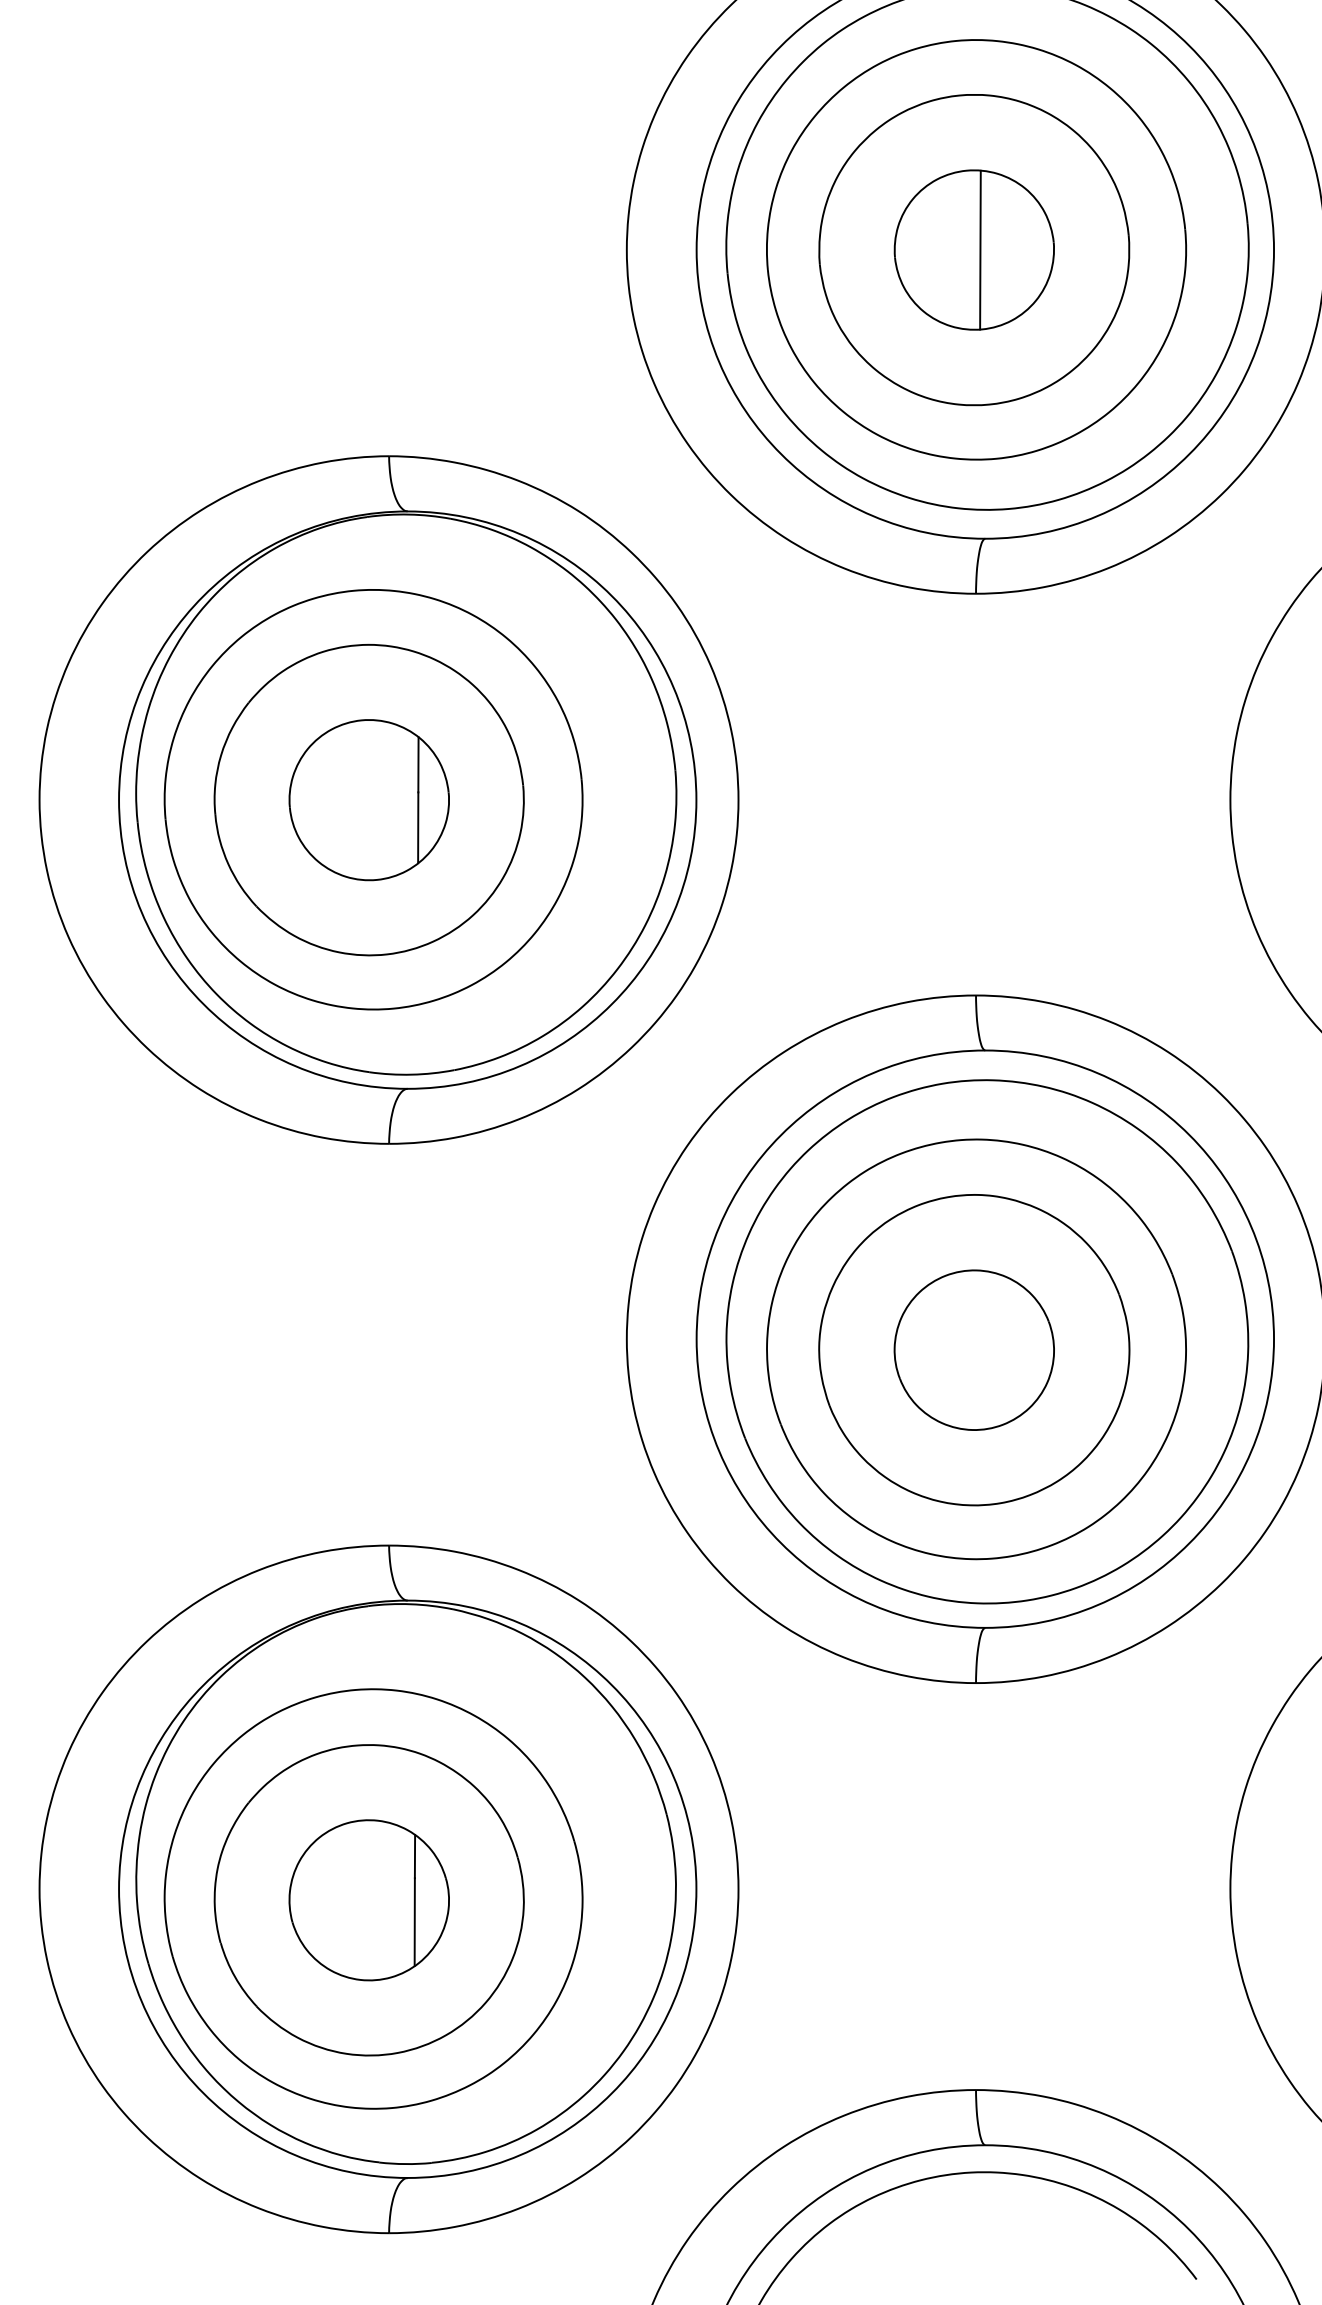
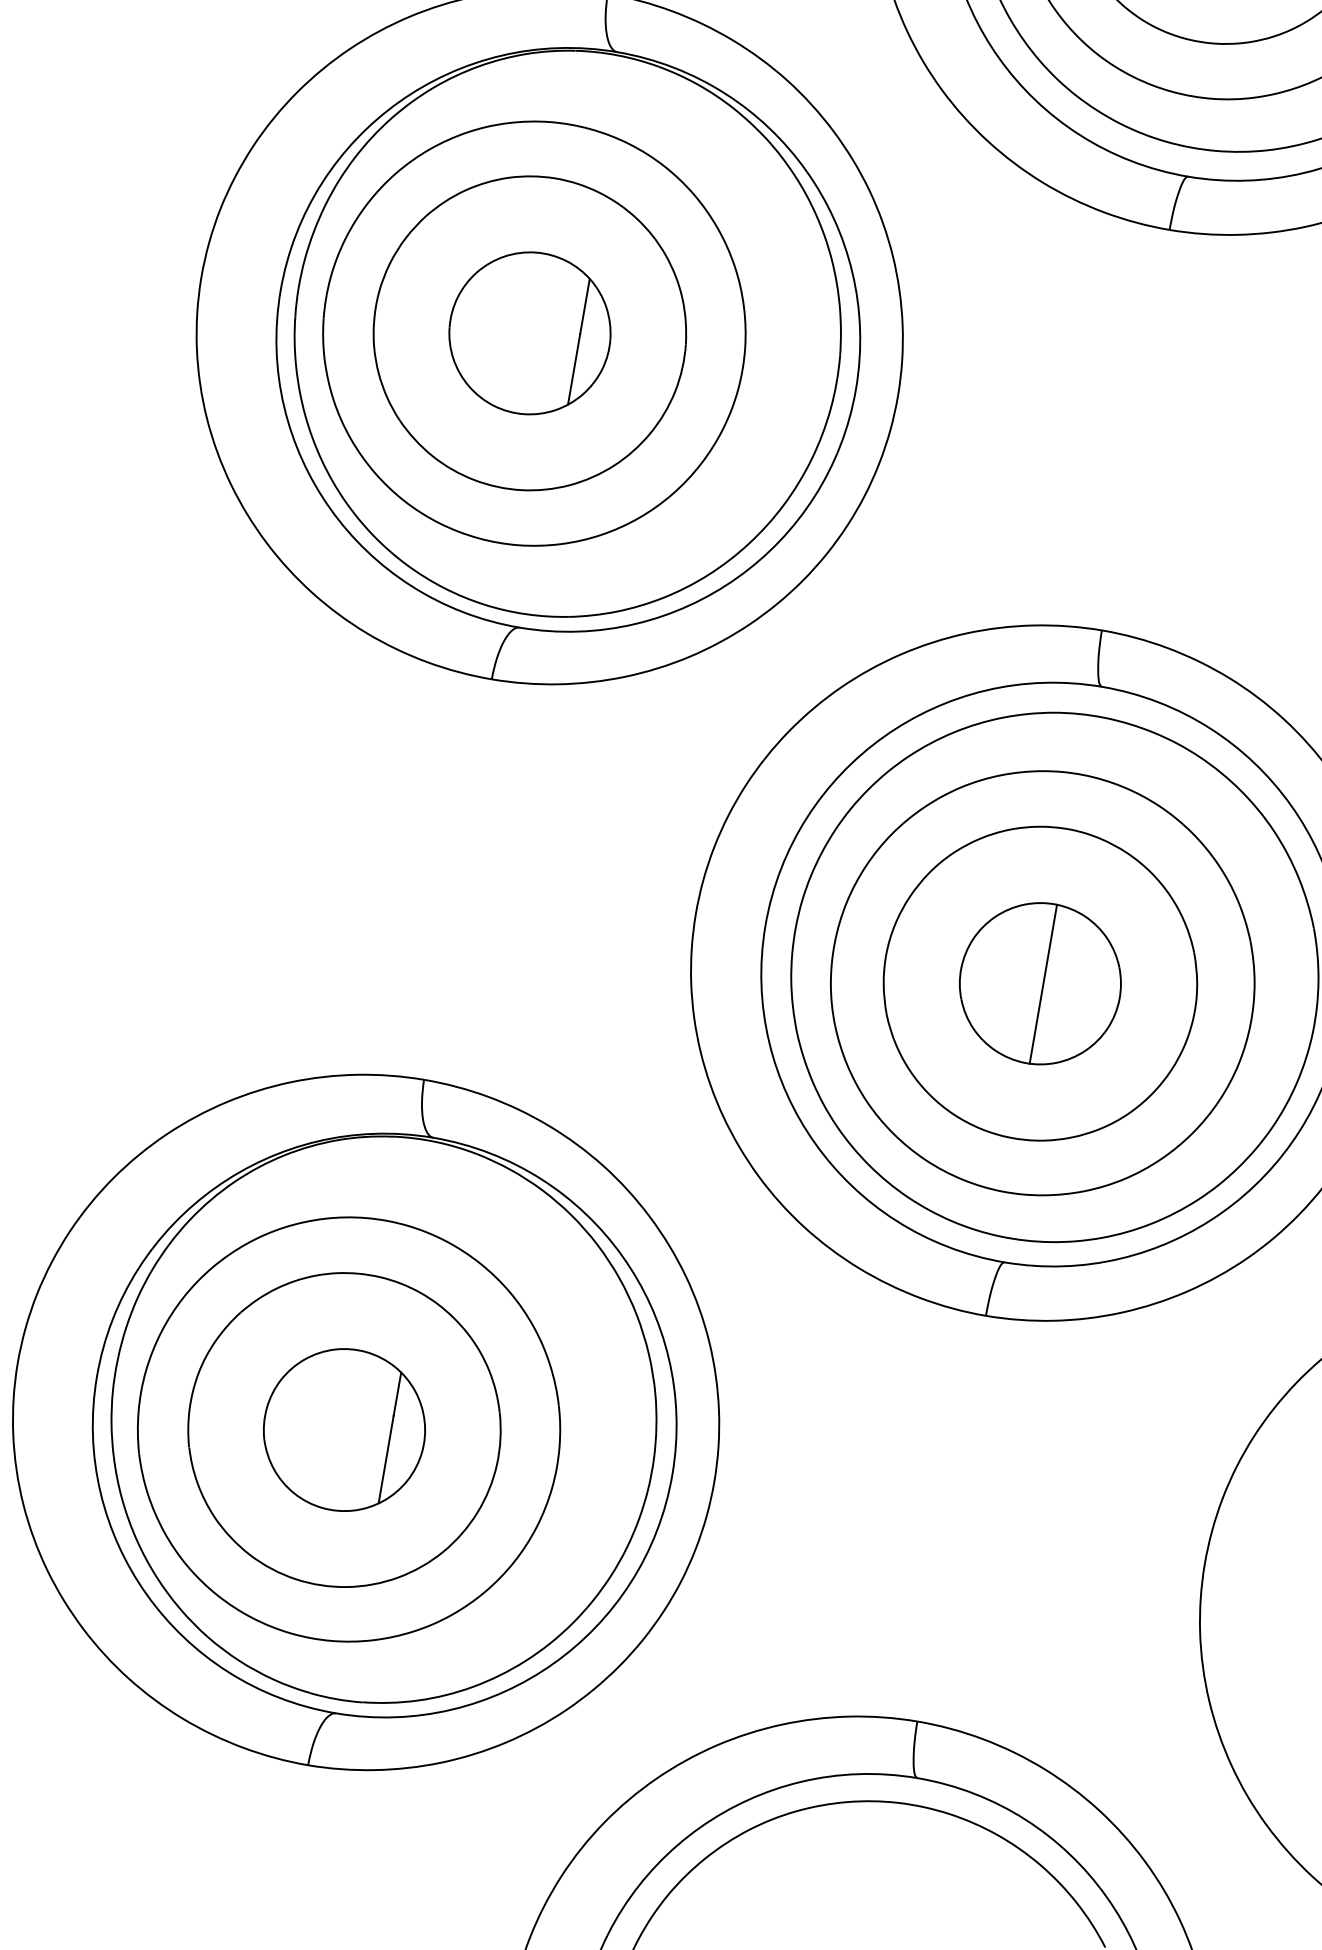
line: (977, 1349) -> (1043, 983), added

